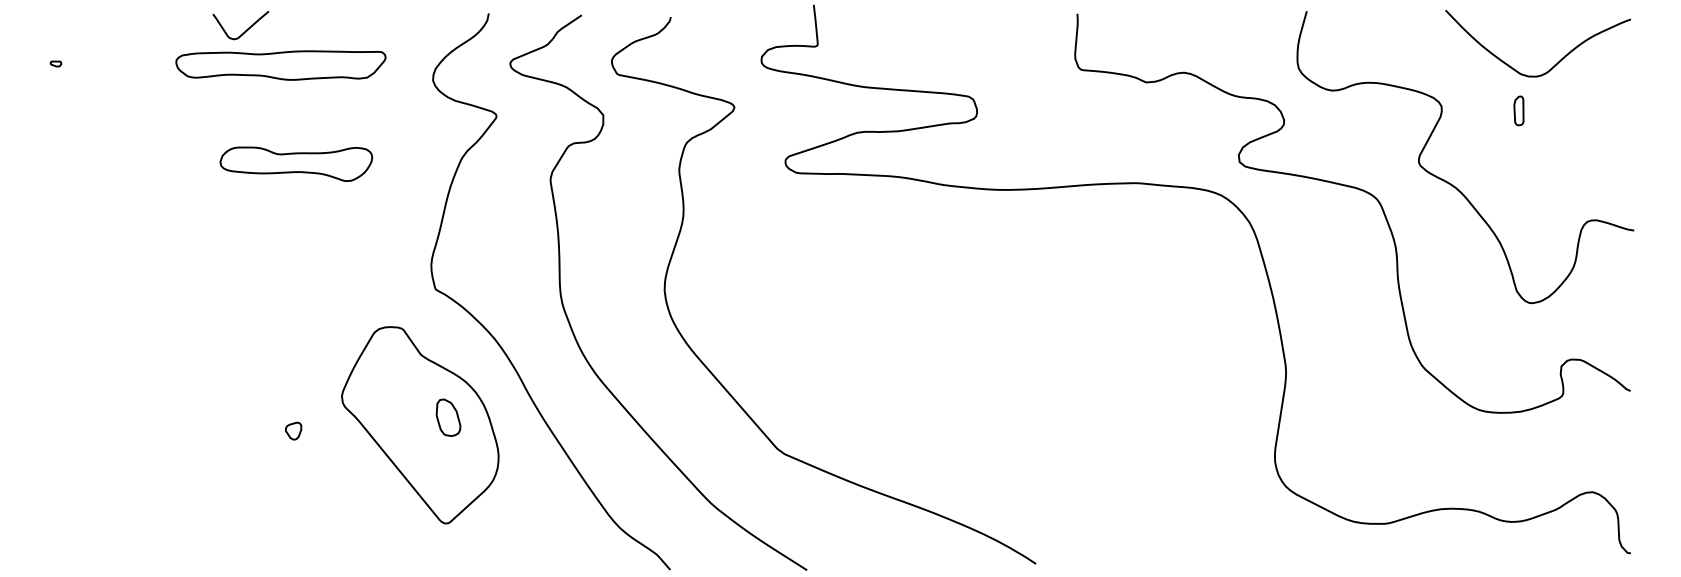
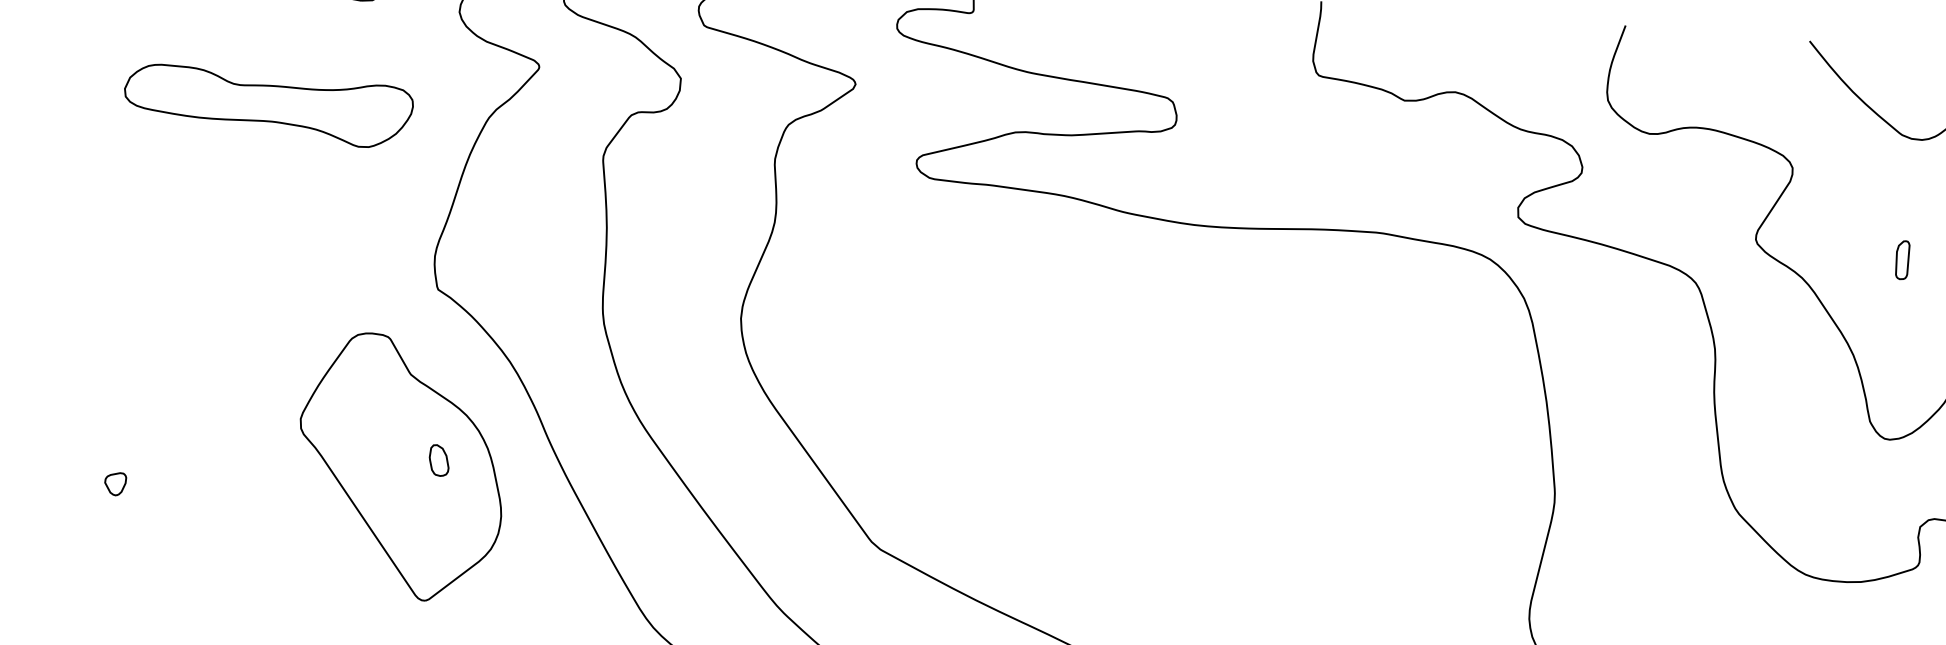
part: (1518, 110) -> (1901, 259), moved
part: (296, 164) -> (268, 106), size x1.43
part: (448, 417) -> (439, 460), size x0.62
part: (293, 430) -> (115, 483), moved

